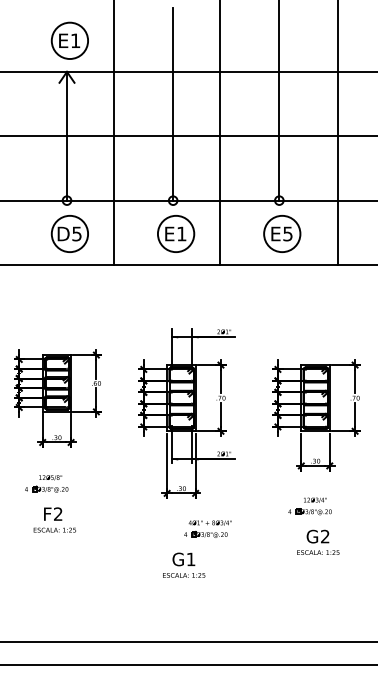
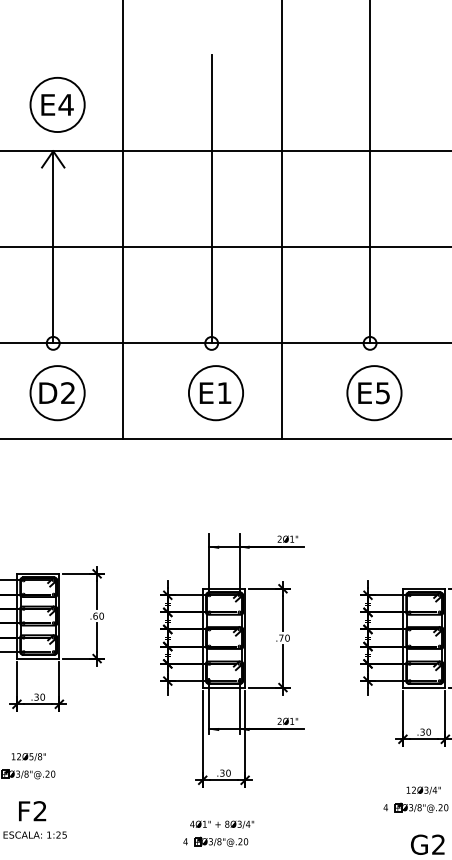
text: (75, 40) -> (65, 104), E1 -> E4
text: (76, 233) -> (67, 392), D5 -> D2
part: (207, 528) -> (218, 832), moved

